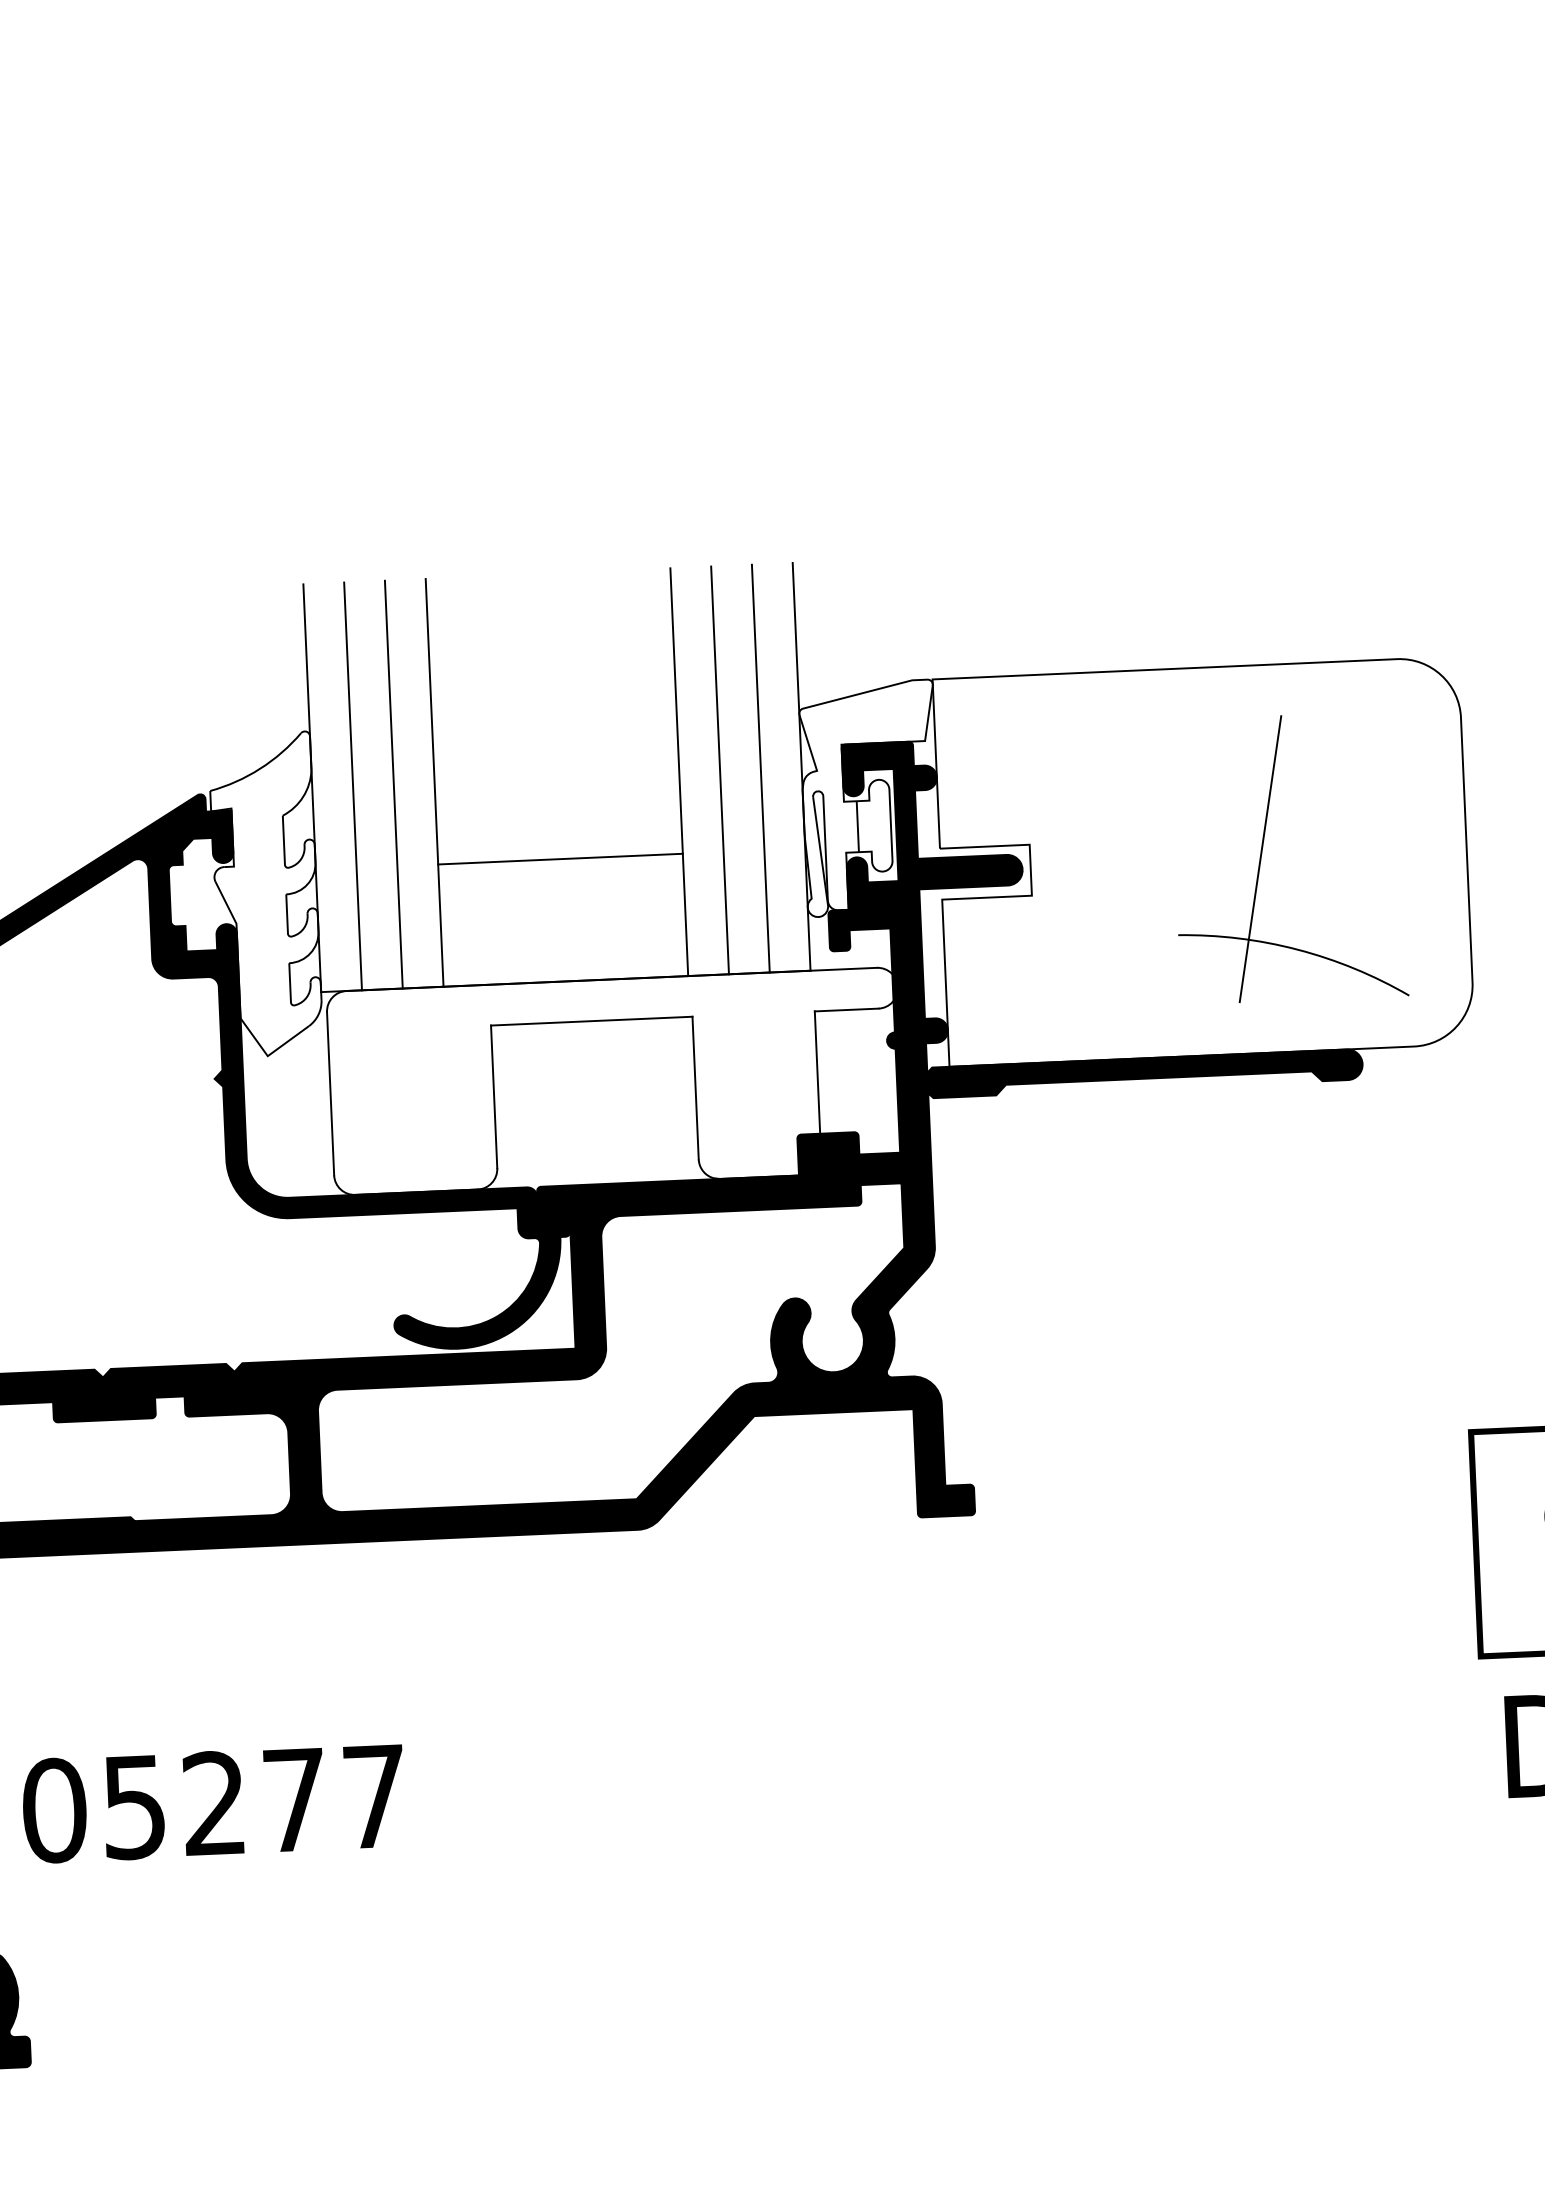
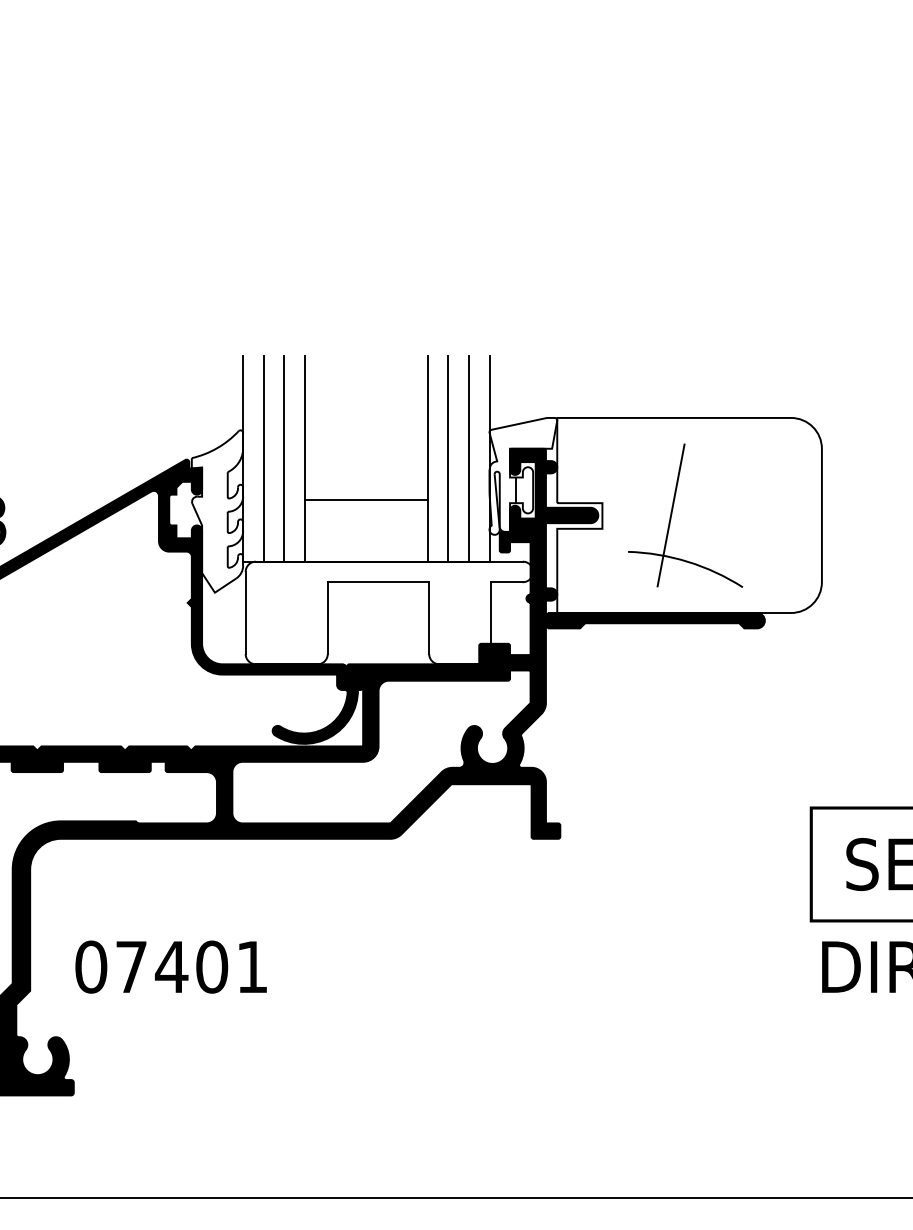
part: (1263, 857) -> (672, 514), moved
text: (253, 1800) -> (191, 966), 05277 -> 07401

